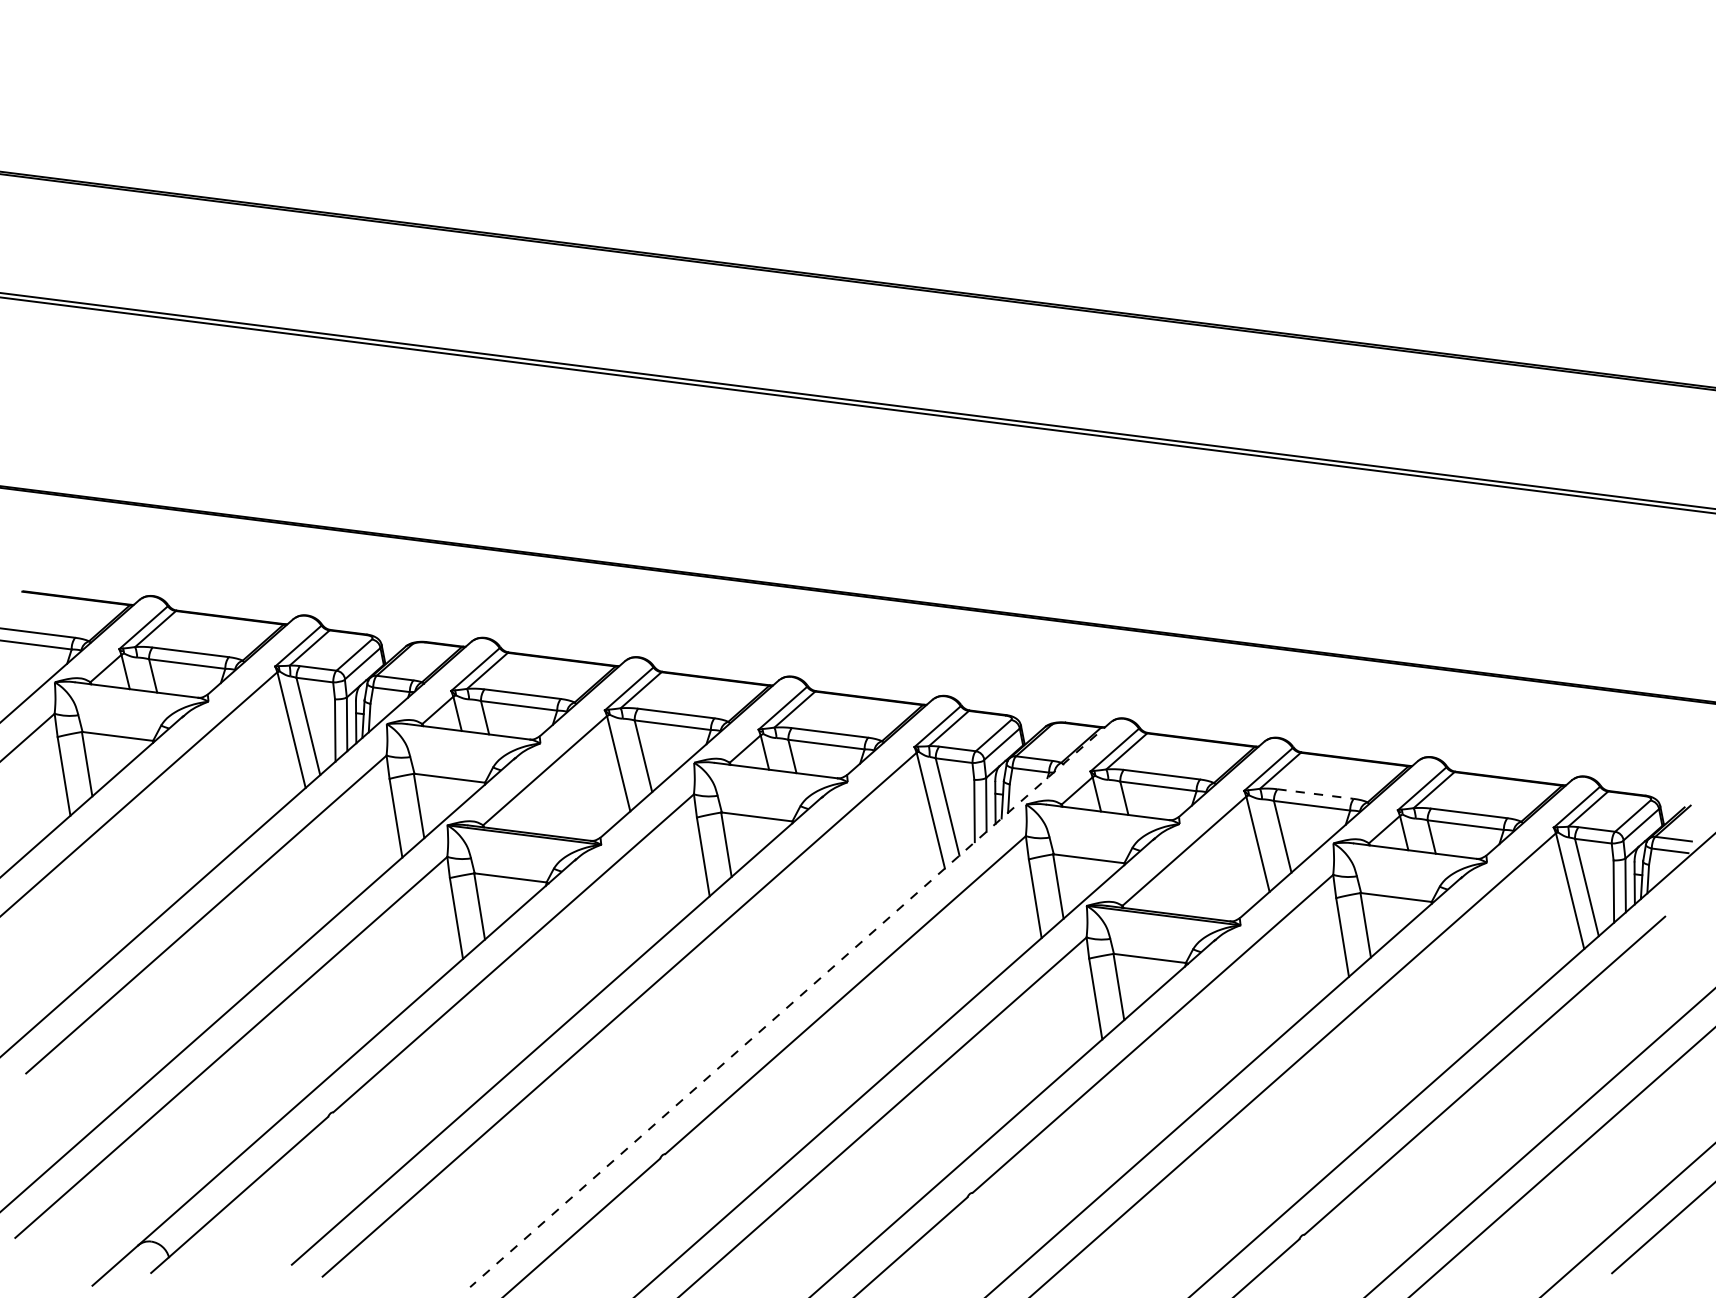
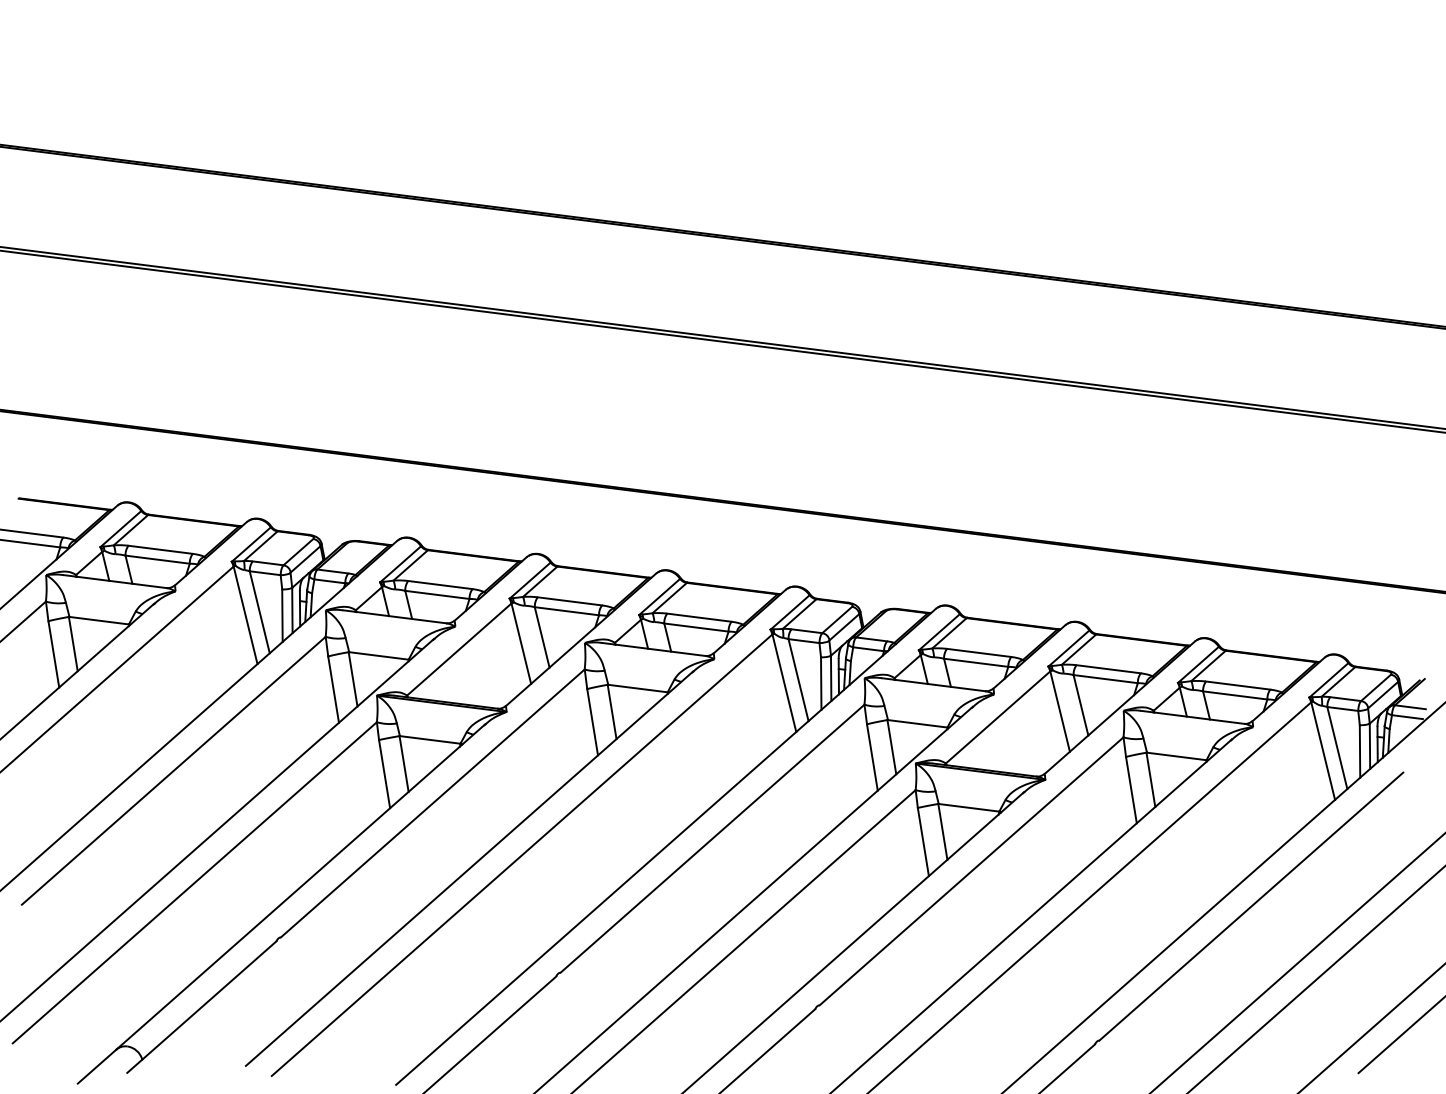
line: (1316, 794) -> (1109, 669), dashed -> solid
line: (790, 1005) -> (666, 847), dashed -> solid

